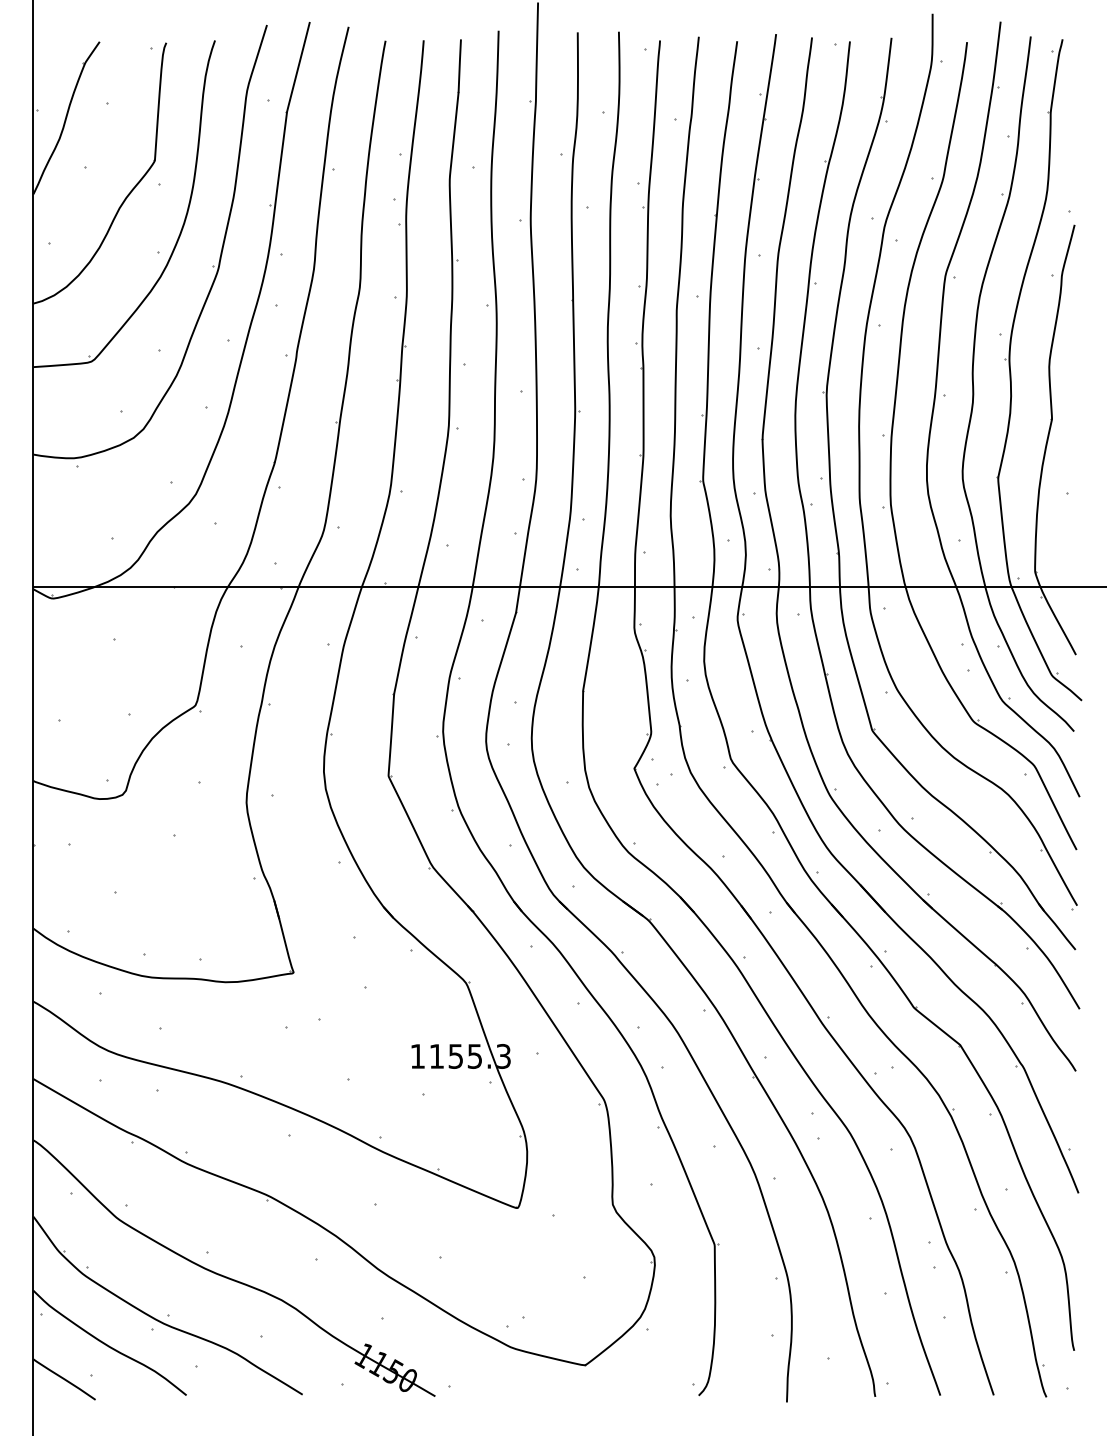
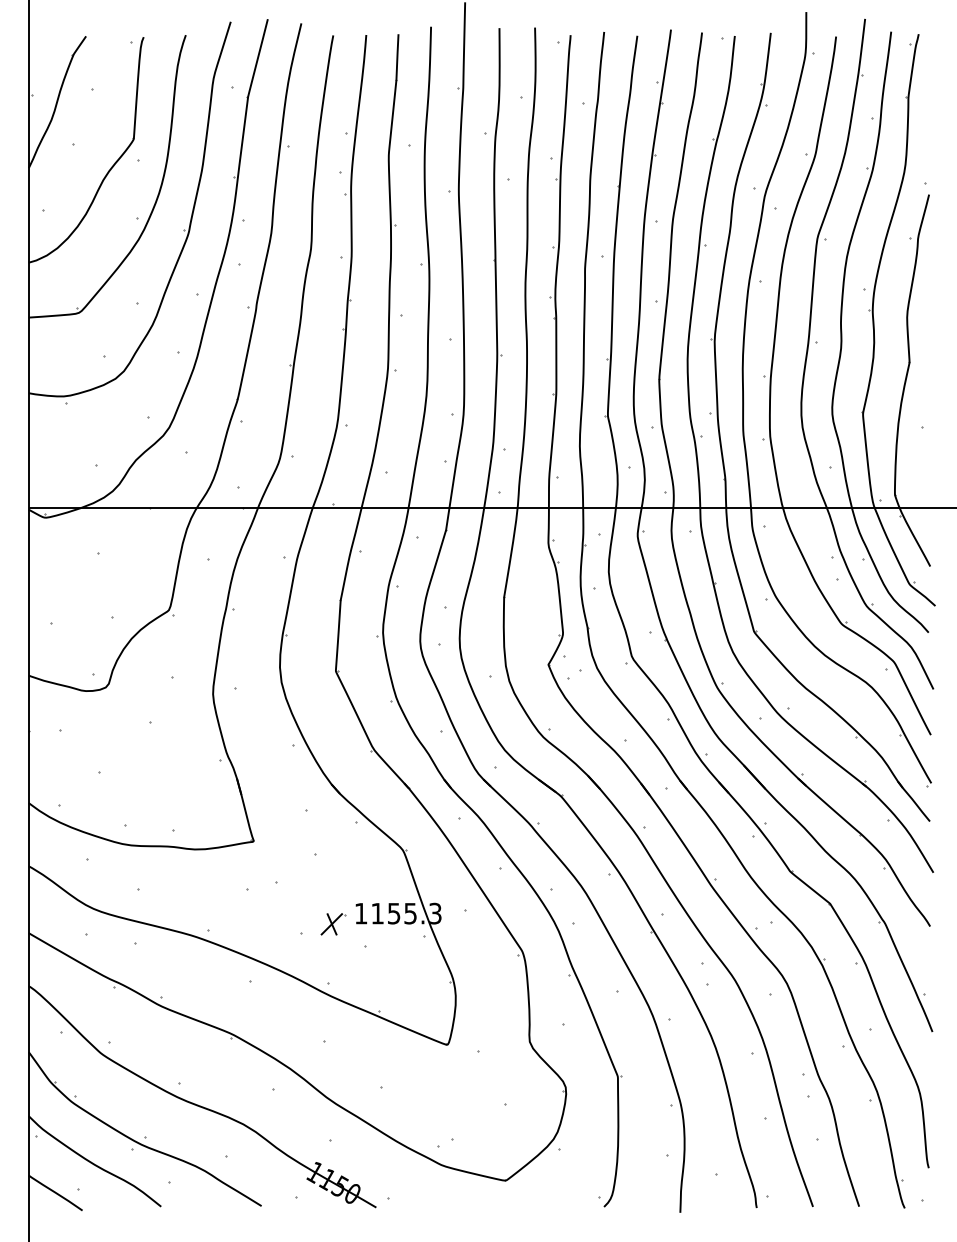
part: (385, 1068) -> (333, 924), added

